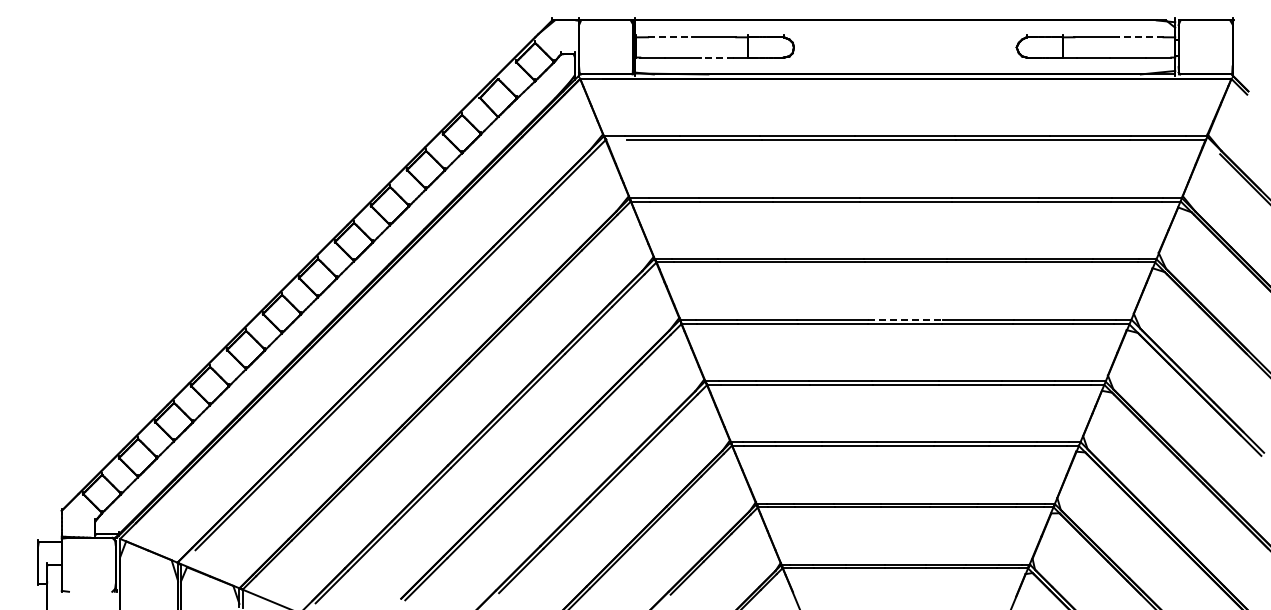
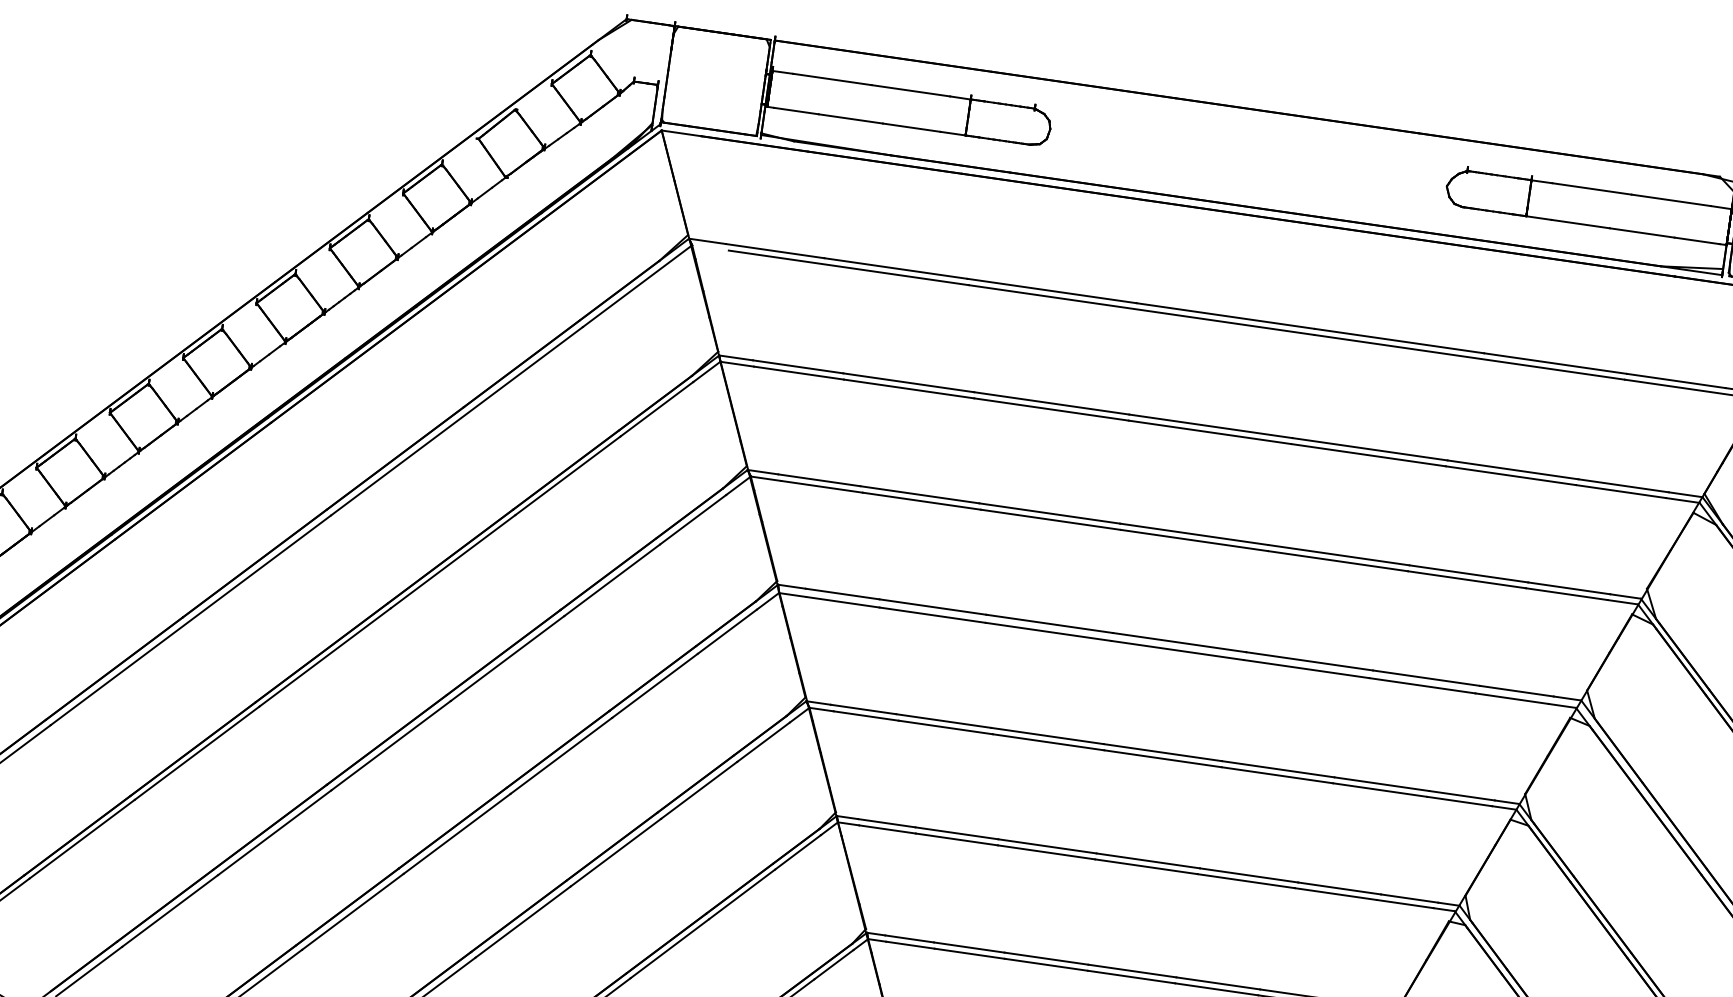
line: (670, 37) -> (833, 79), dashed -> solid
line: (1140, 37) -> (1669, 200), dashed -> solid
line: (717, 57) -> (911, 127), dashed -> solid
line: (906, 319) -> (1180, 642), dashed -> solid

